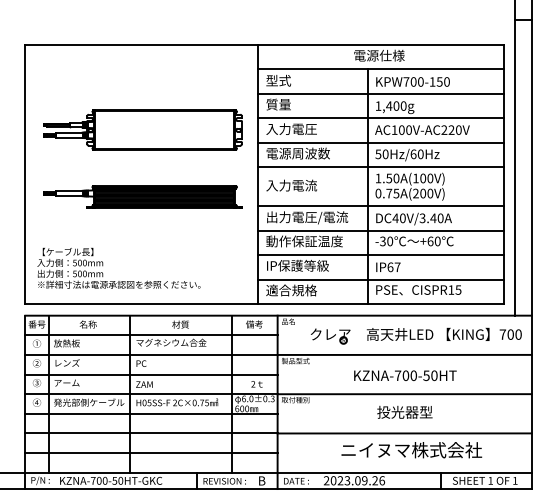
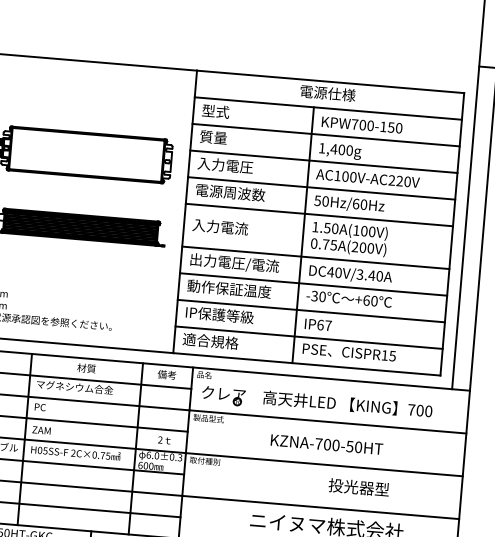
part: (416, 335) -> (317, 402), moved
text: (404, 412) -> (358, 487), moved

